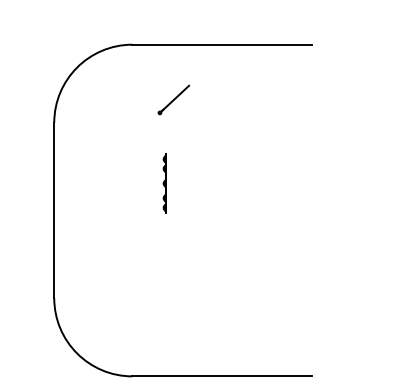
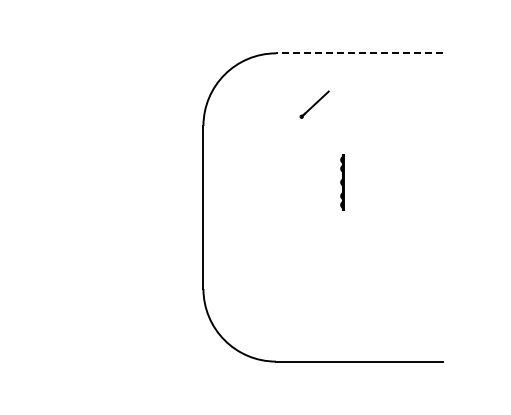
line: (221, 44) -> (358, 53), solid -> dashed
line: (165, 183) -> (342, 182), moved

